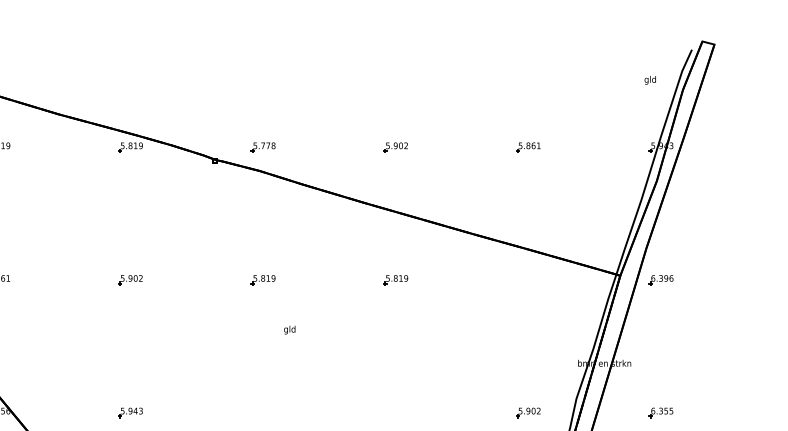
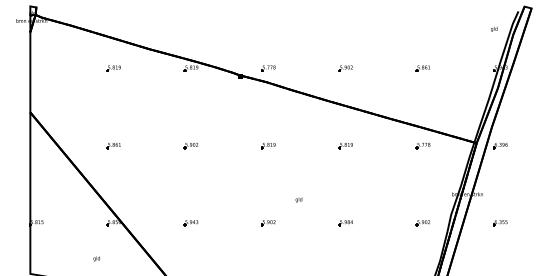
part: (527, 281) -> (422, 146), added
text: (288, 329) -> (298, 199), moved
part: (263, 413) -> (268, 223), added
part: (395, 413) -> (345, 223), added

